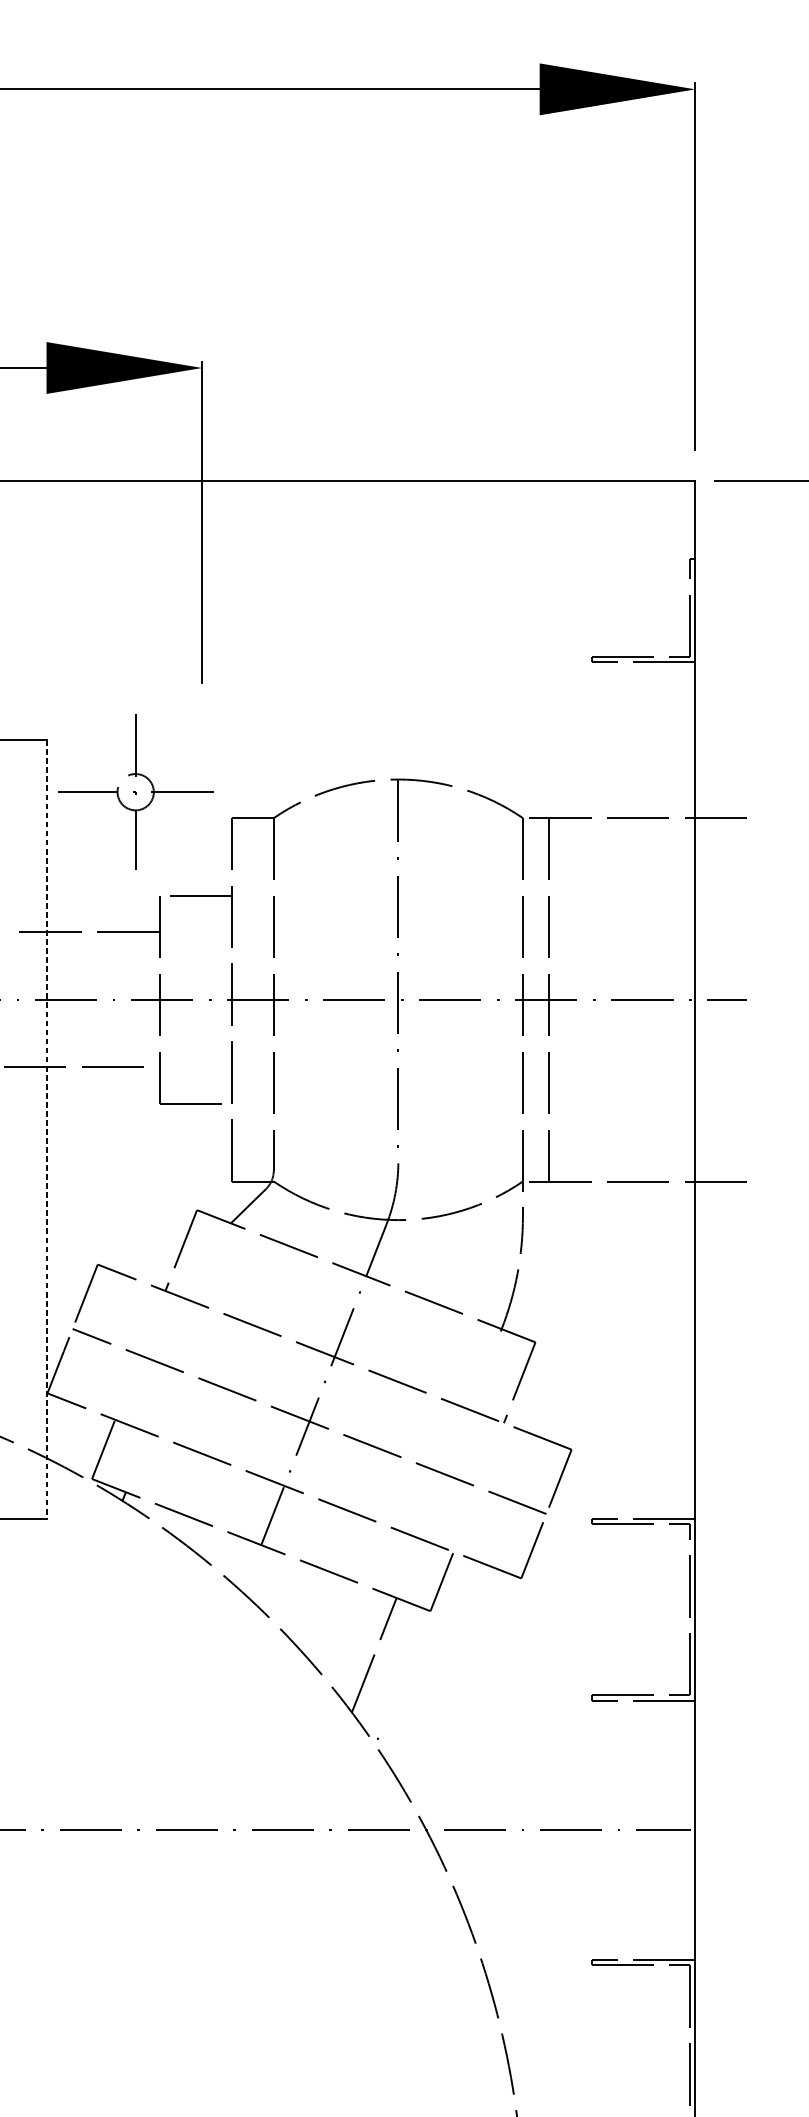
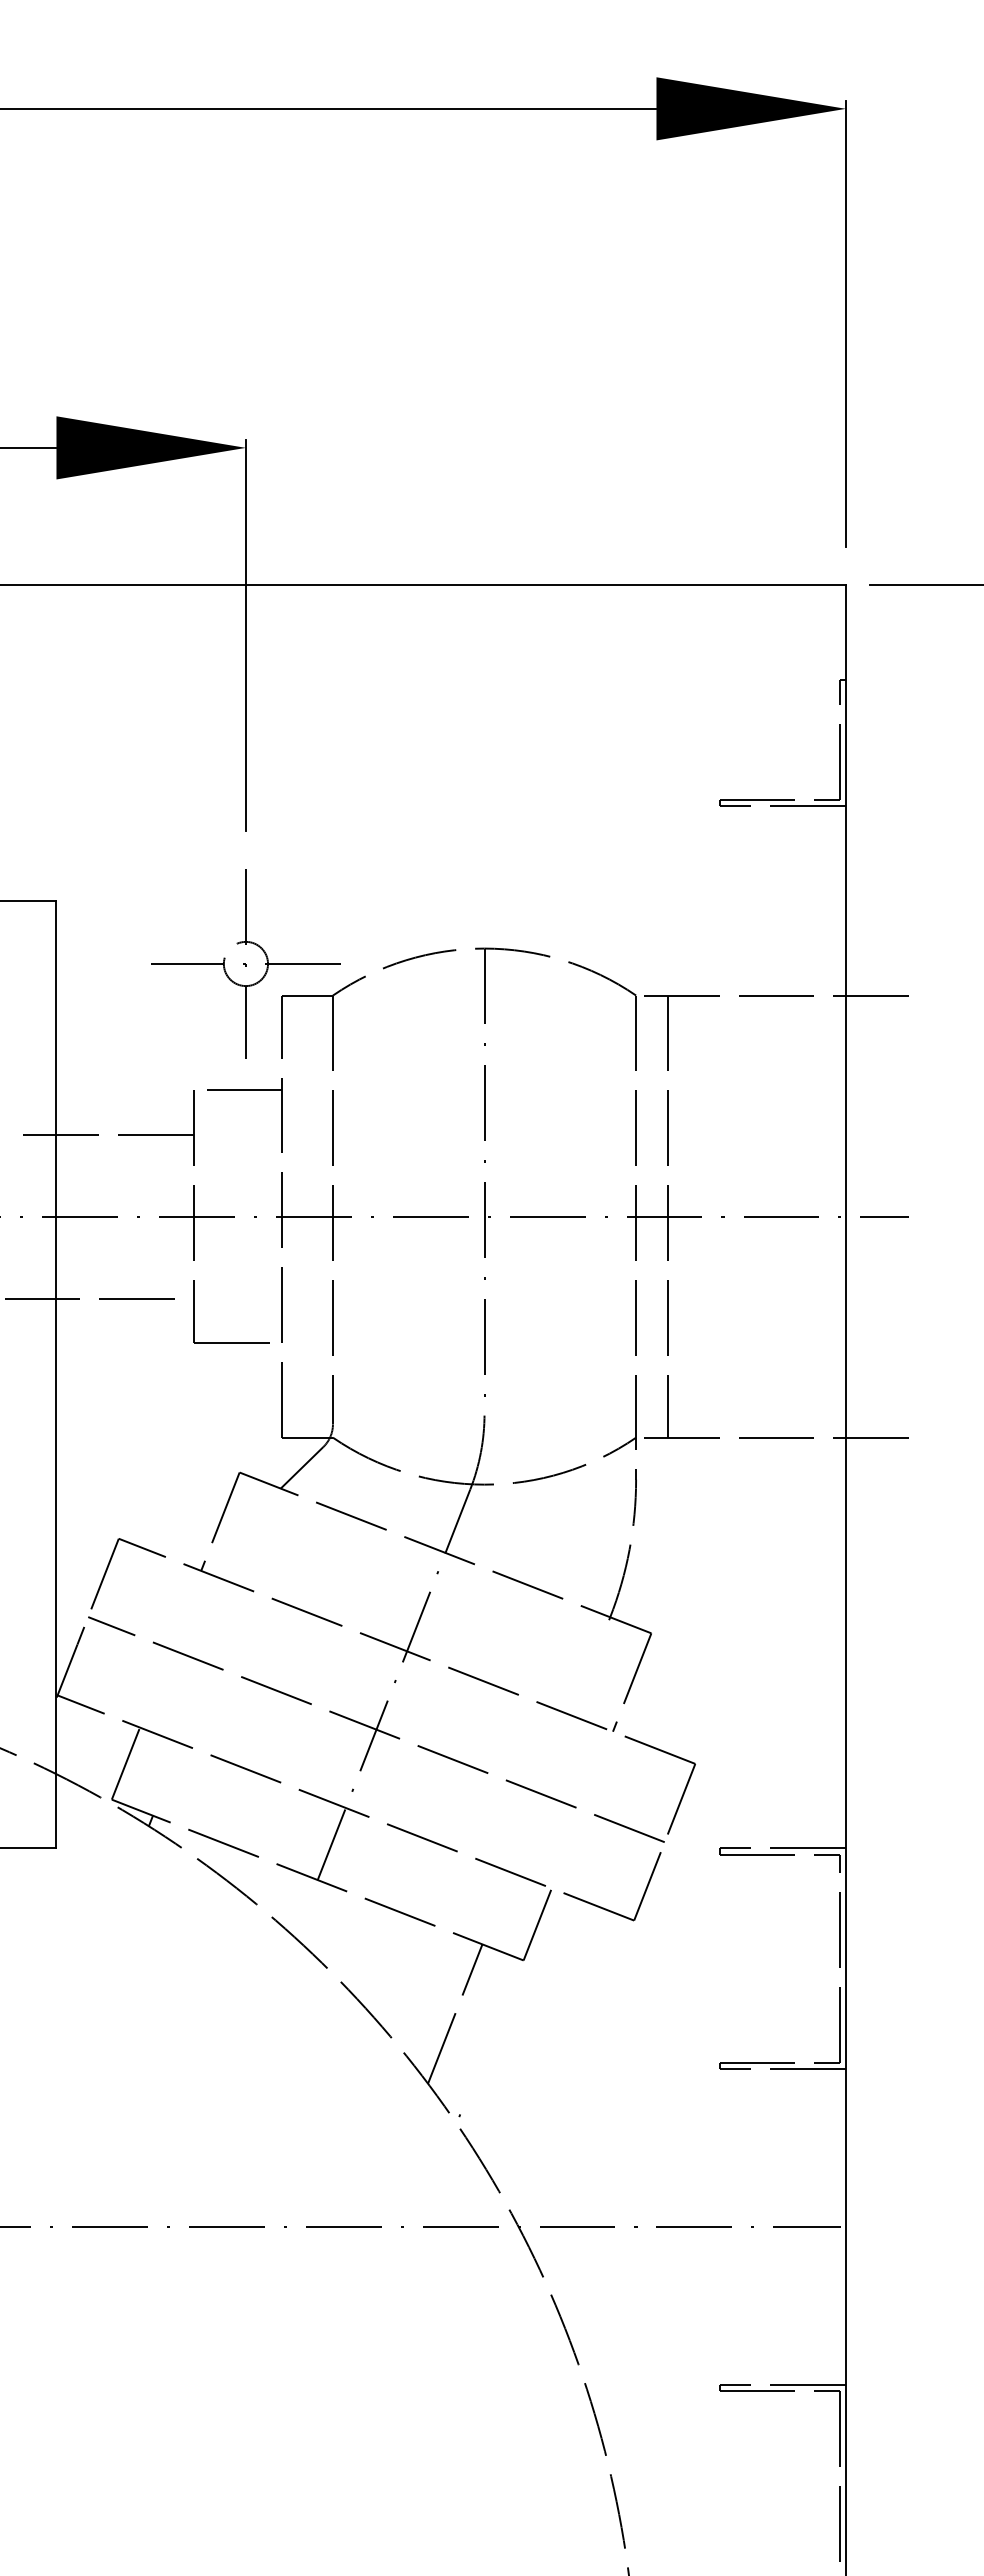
part: (135, 791) -> (245, 963), moved
line: (46, 1129) -> (56, 1374), dashed -> solid

